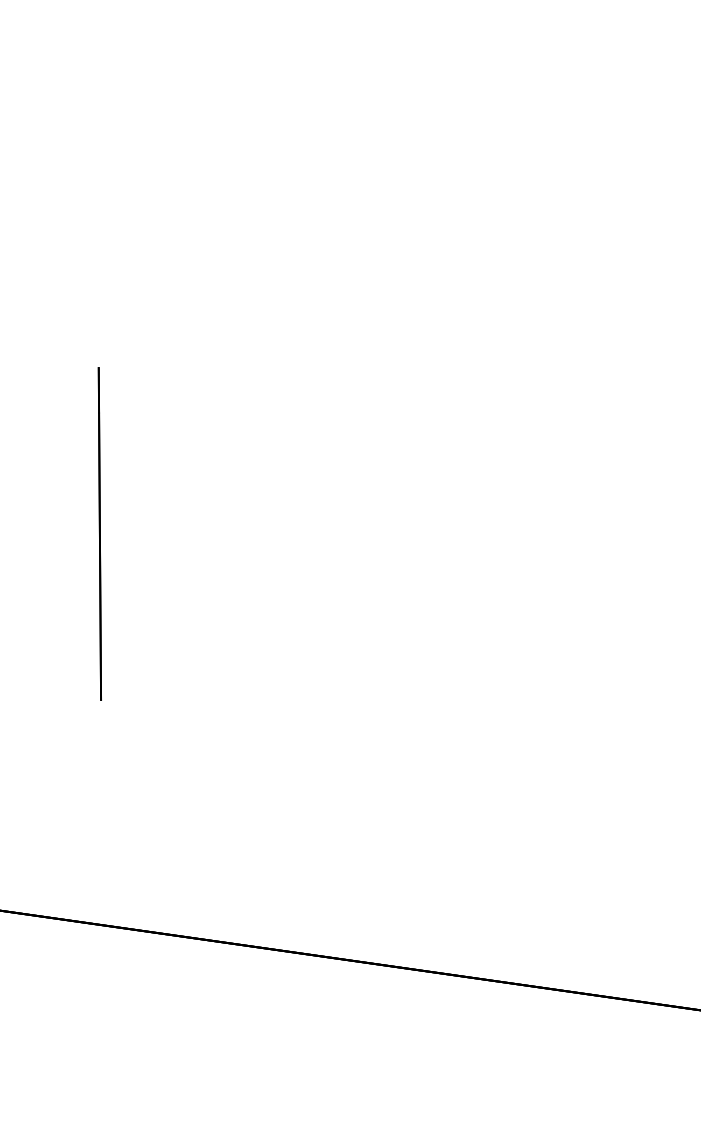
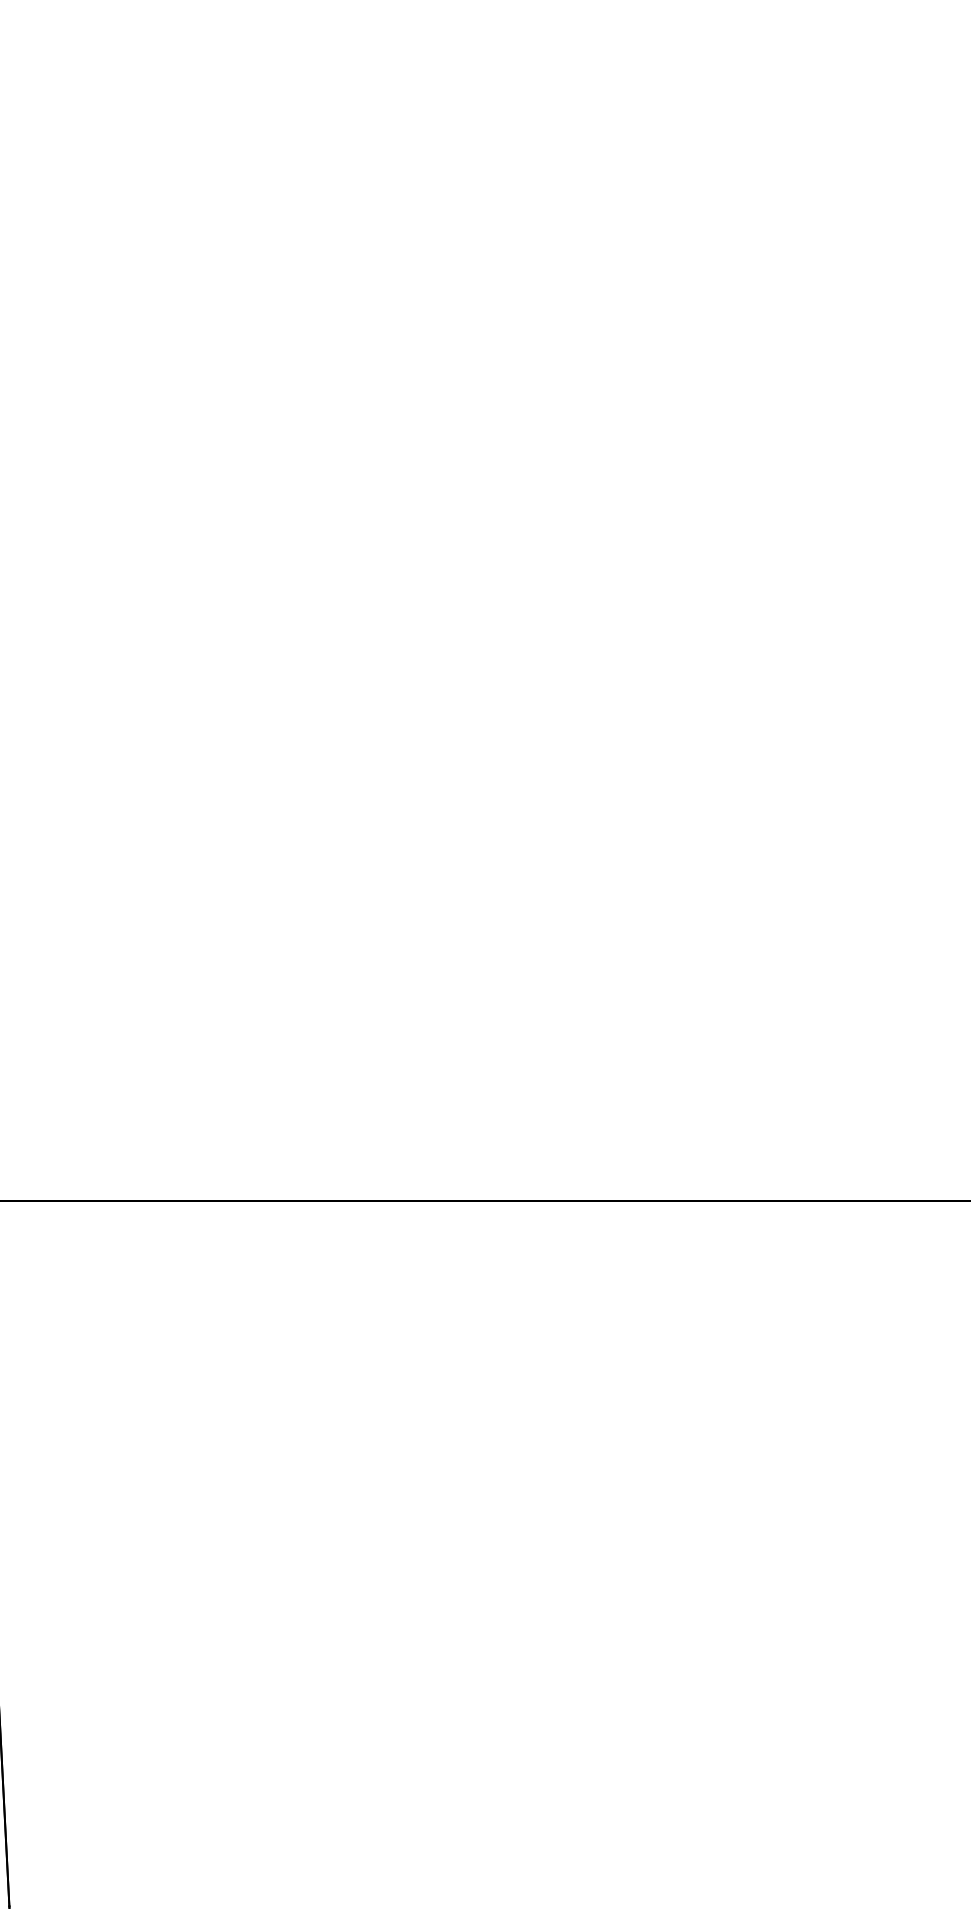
line: (99, 533) -> (148, 704), removed

